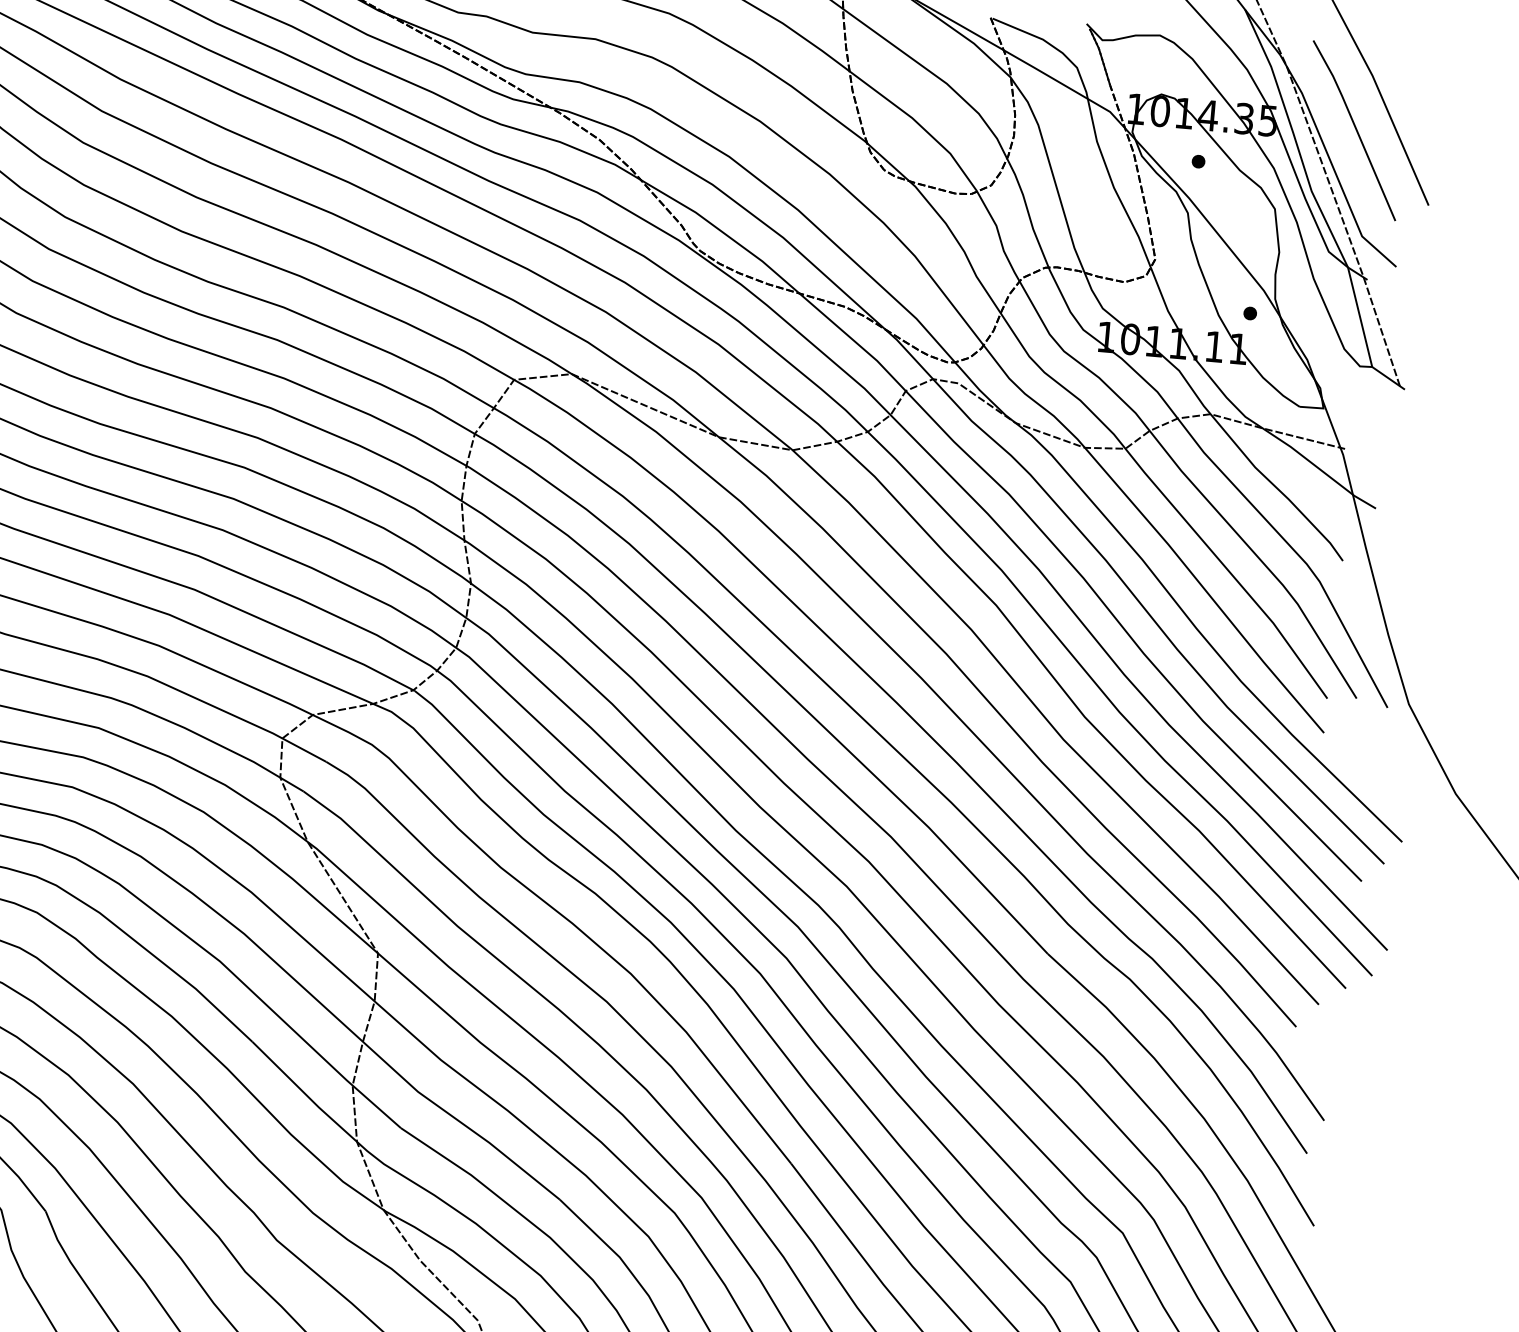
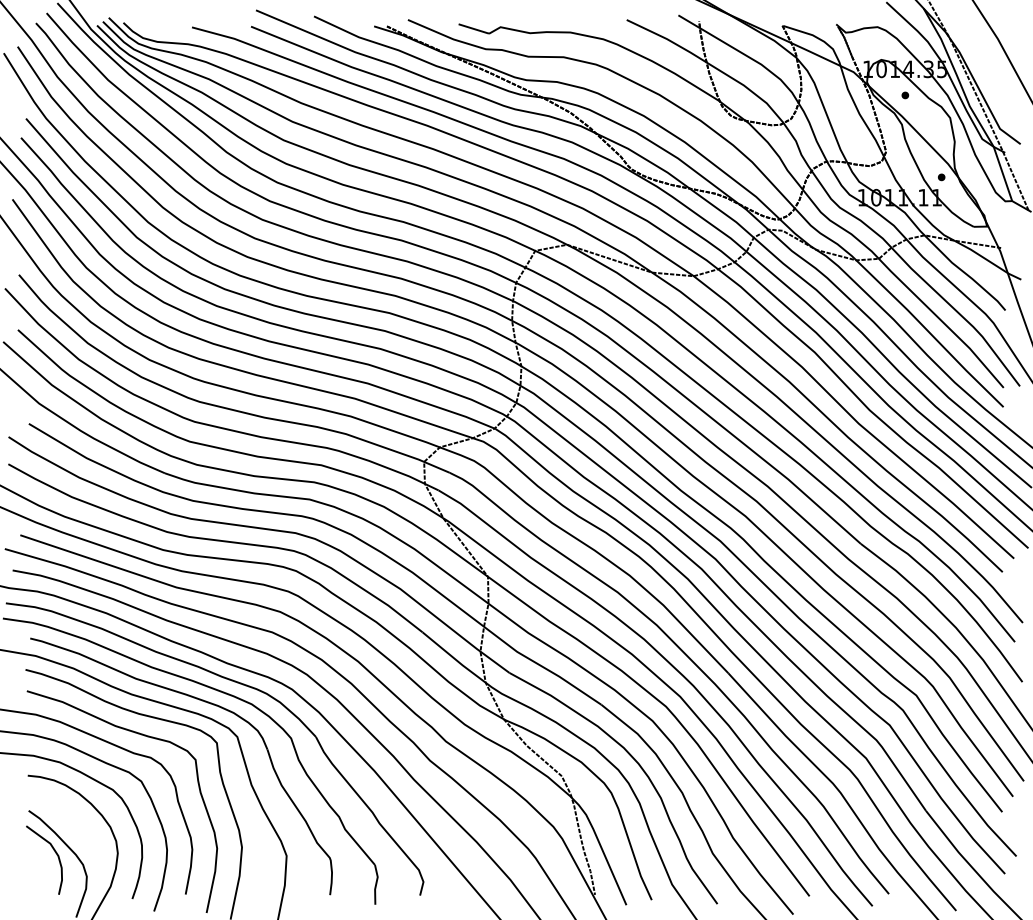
line: (1354, 128) -> (990, 69), removed

